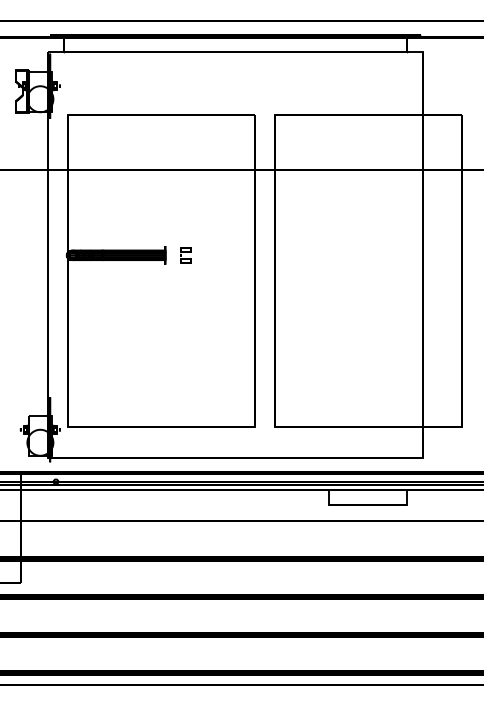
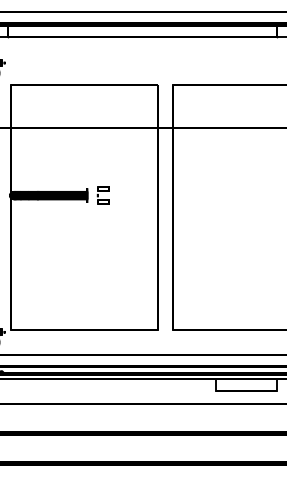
part: (185, 255) -> (103, 195), size x1.4

